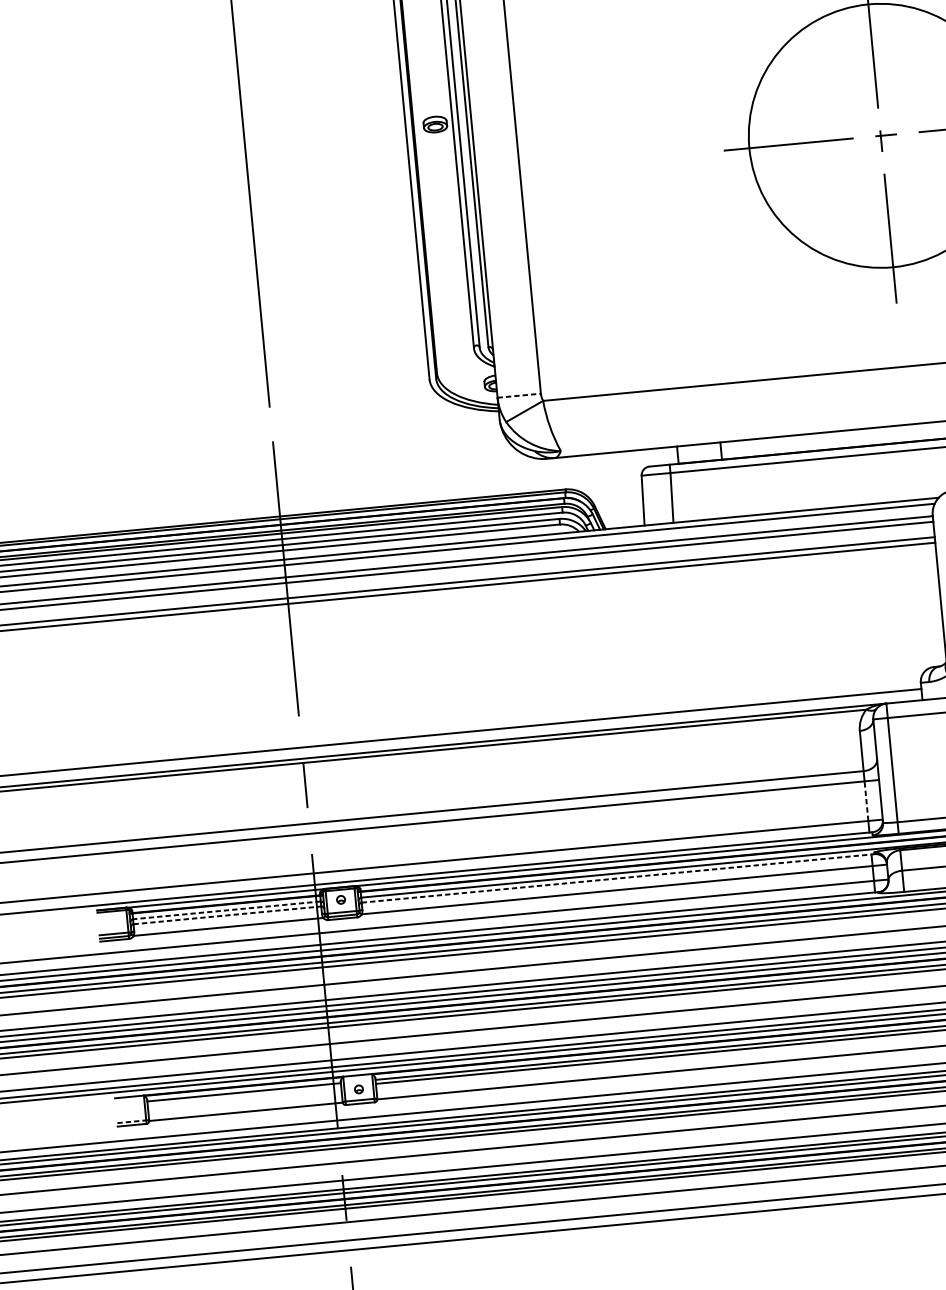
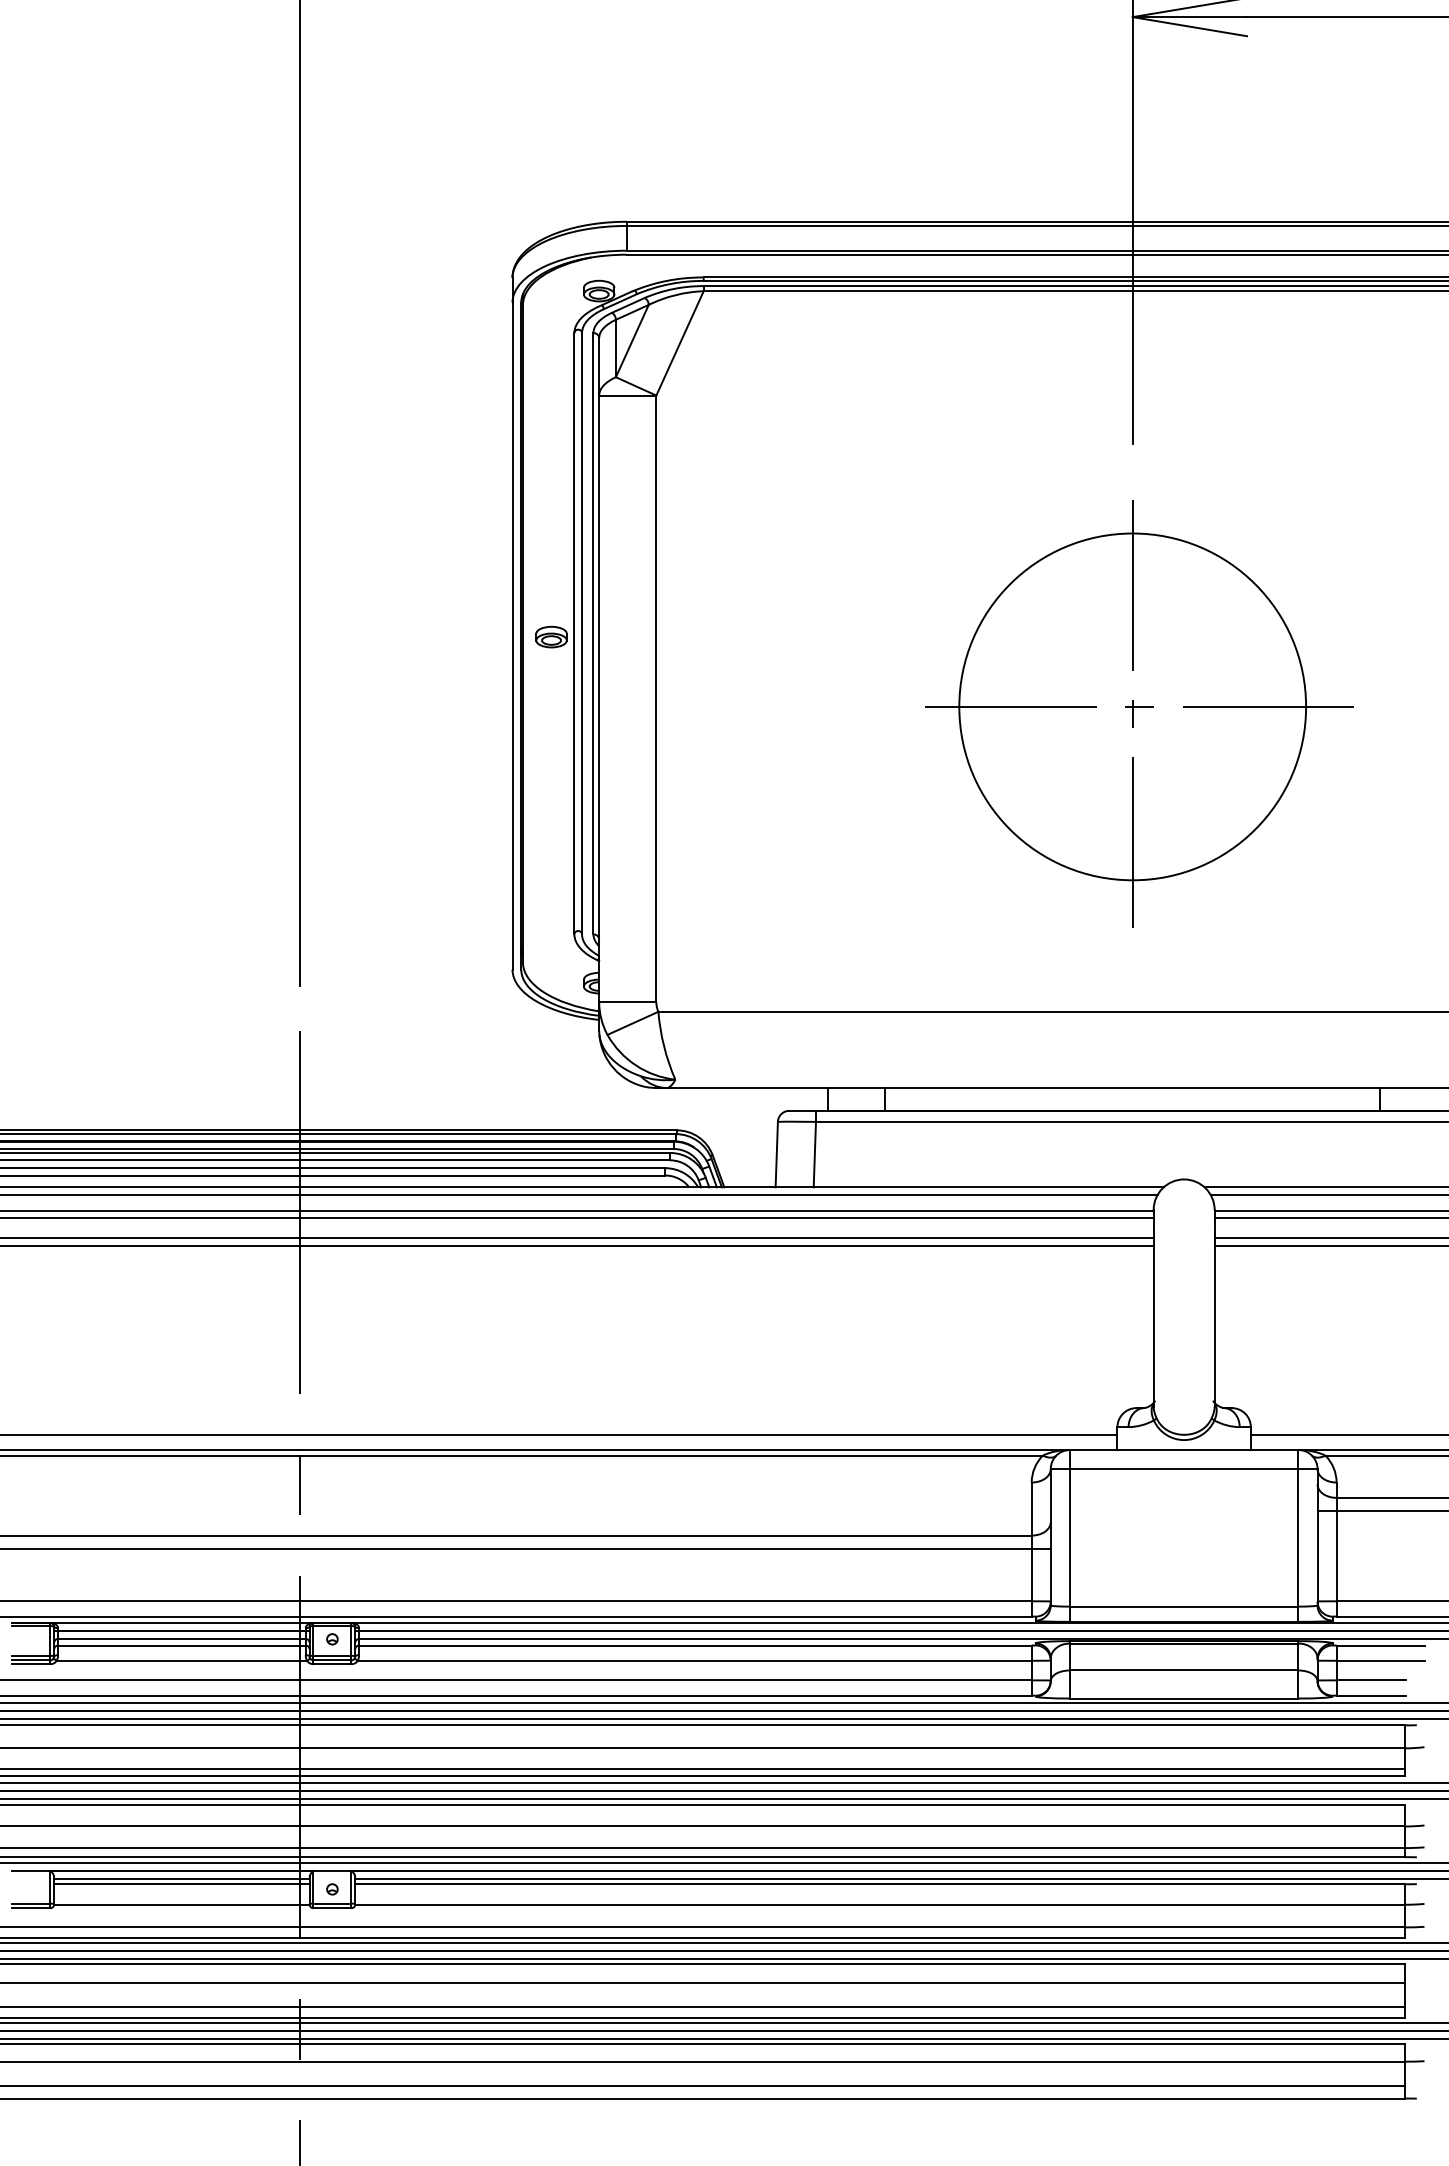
line: (519, 396) -> (627, 1002), dashed -> solid
line: (866, 800) -> (1031, 1574), dashed -> solid
line: (616, 878) -> (695, 1645), dashed -> solid
line: (226, 910) -> (181, 1638), dashed -> solid
line: (227, 915) -> (181, 1645), dashed -> solid
line: (244, 1096) -> (181, 1884), added
line: (131, 1121) -> (31, 1903), dashed -> solid

